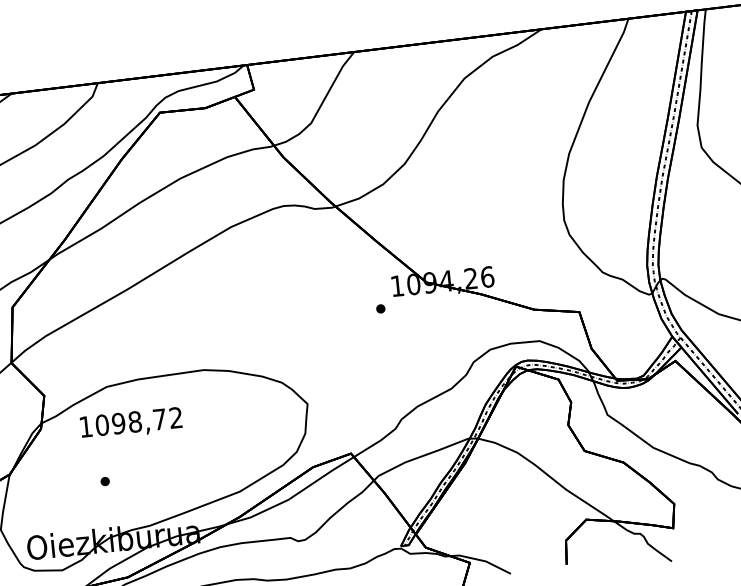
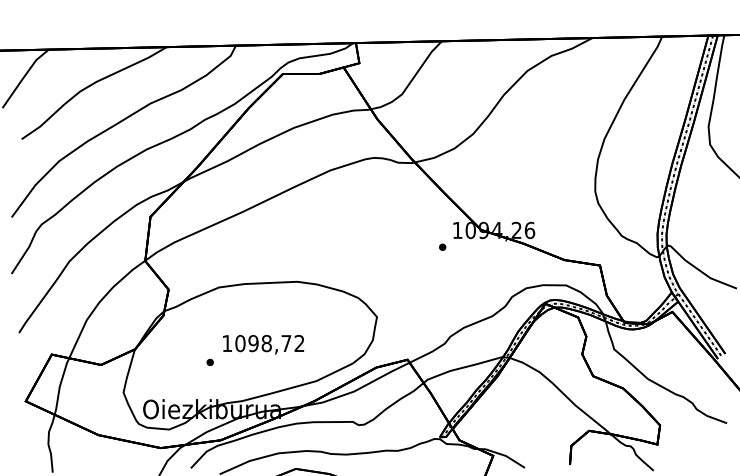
text: (131, 423) -> (263, 344), moved

